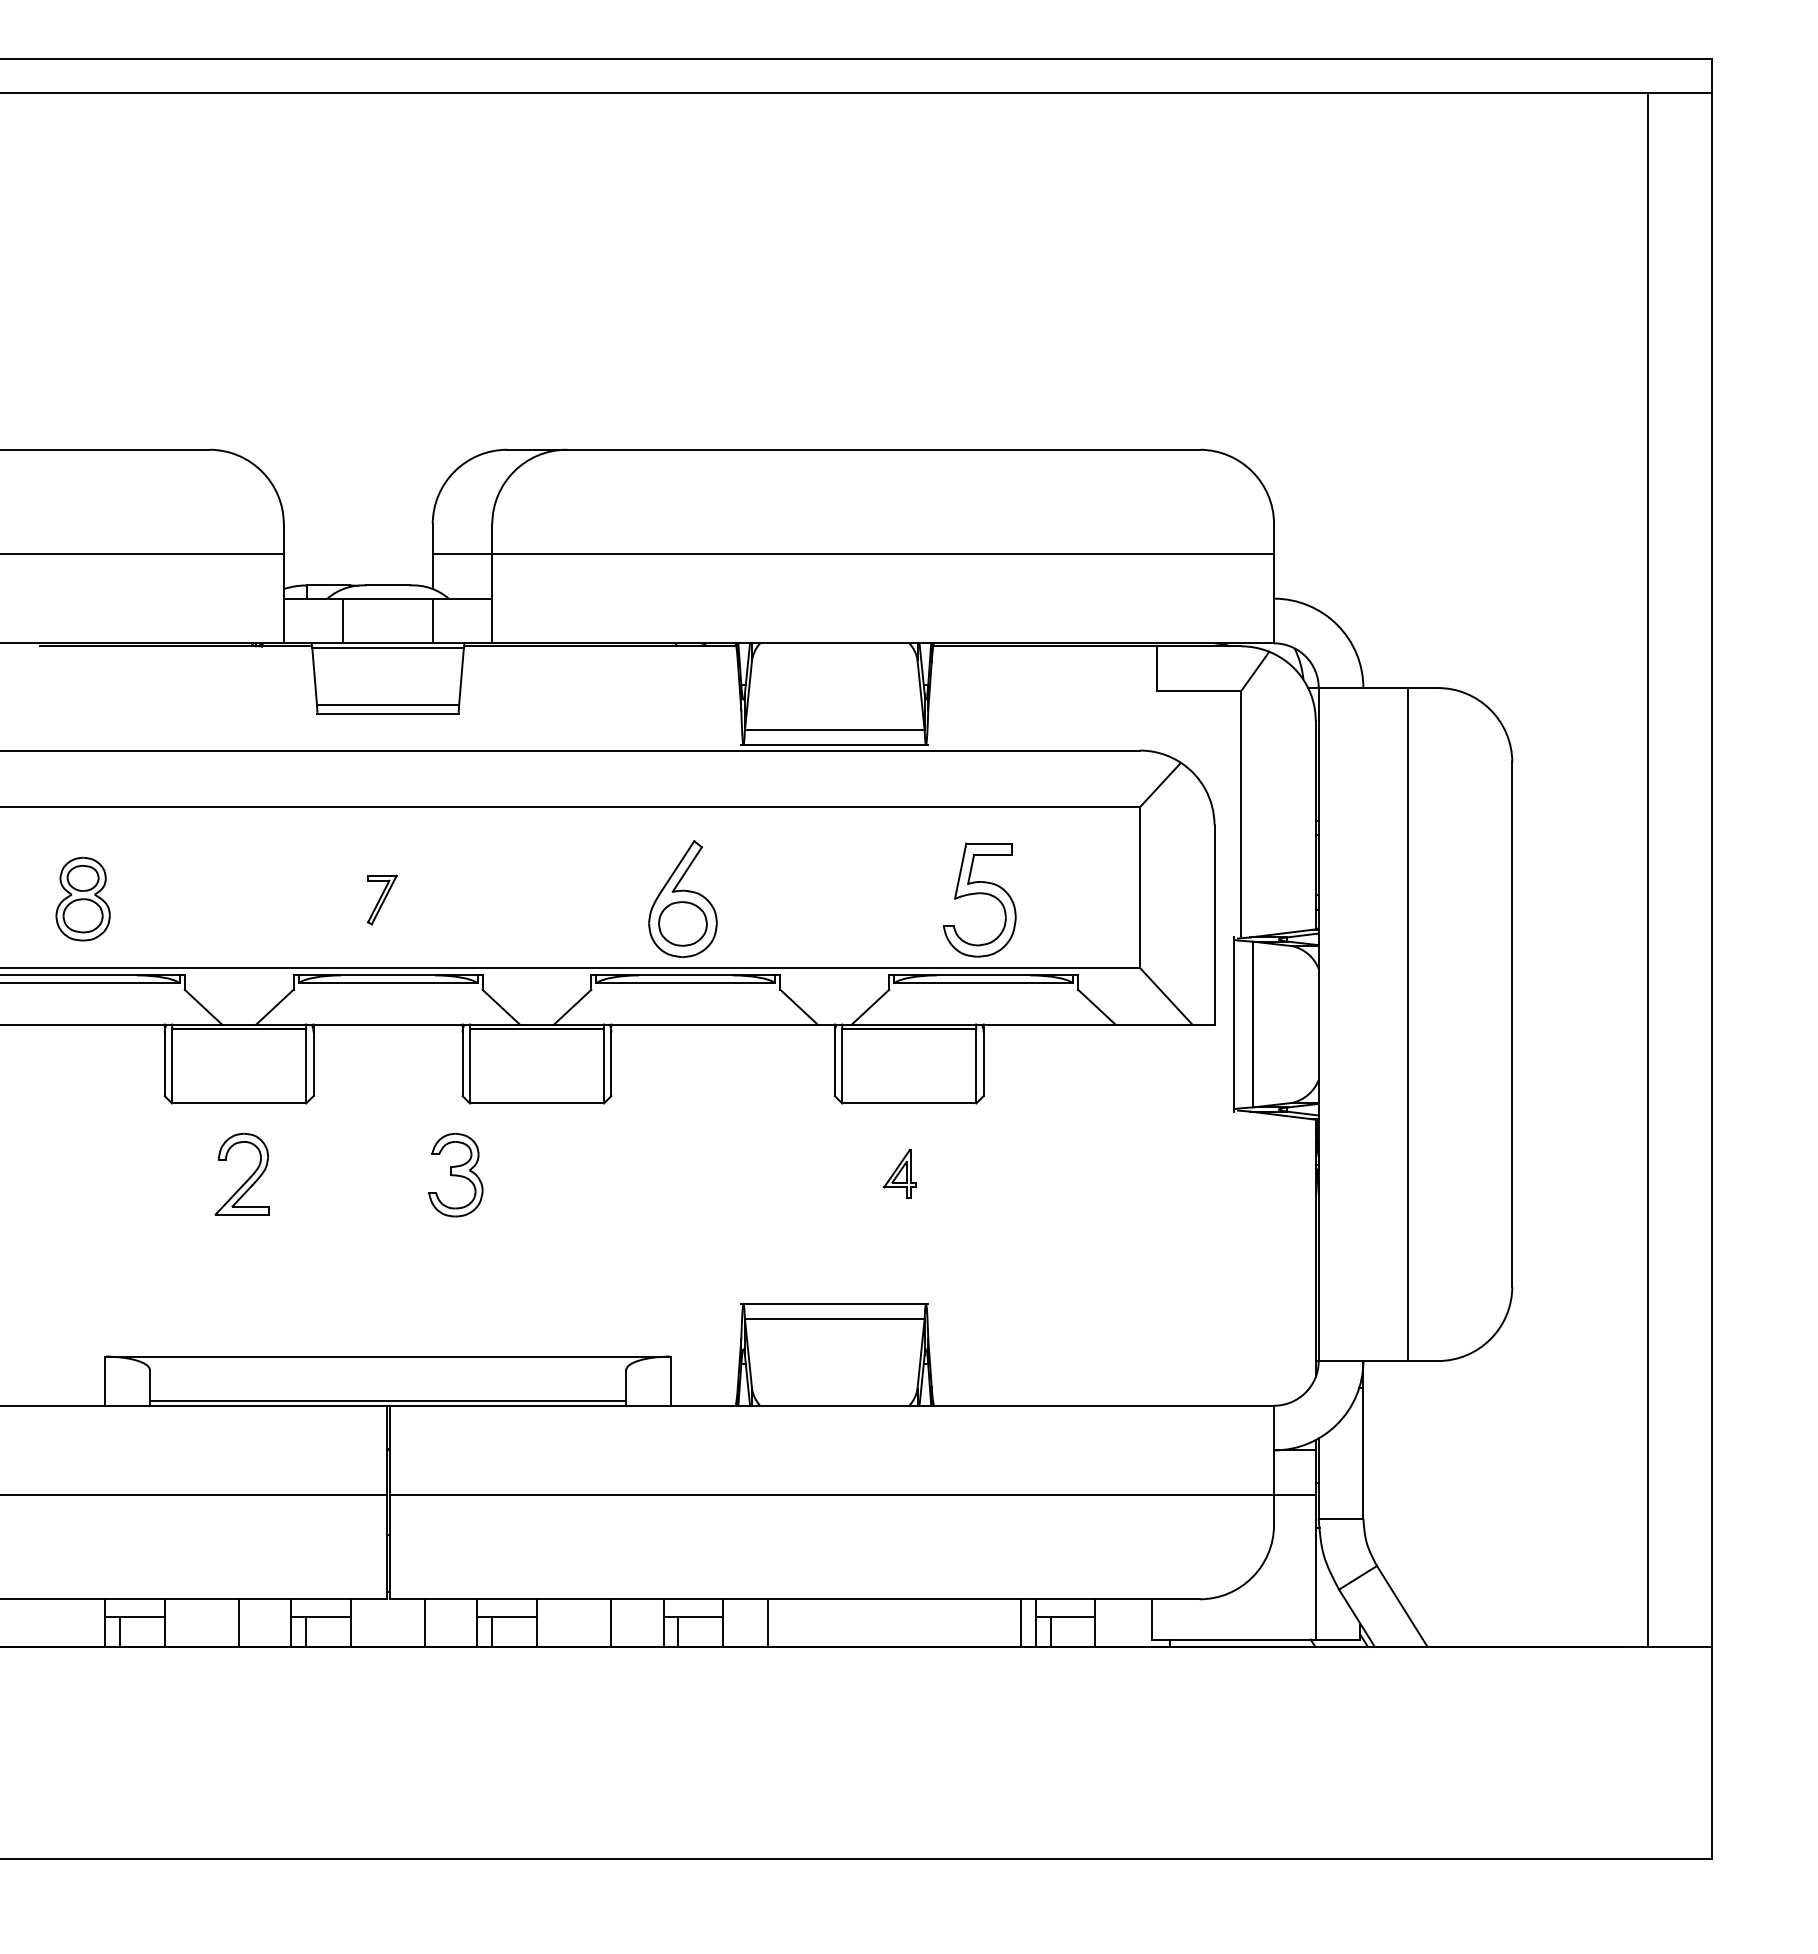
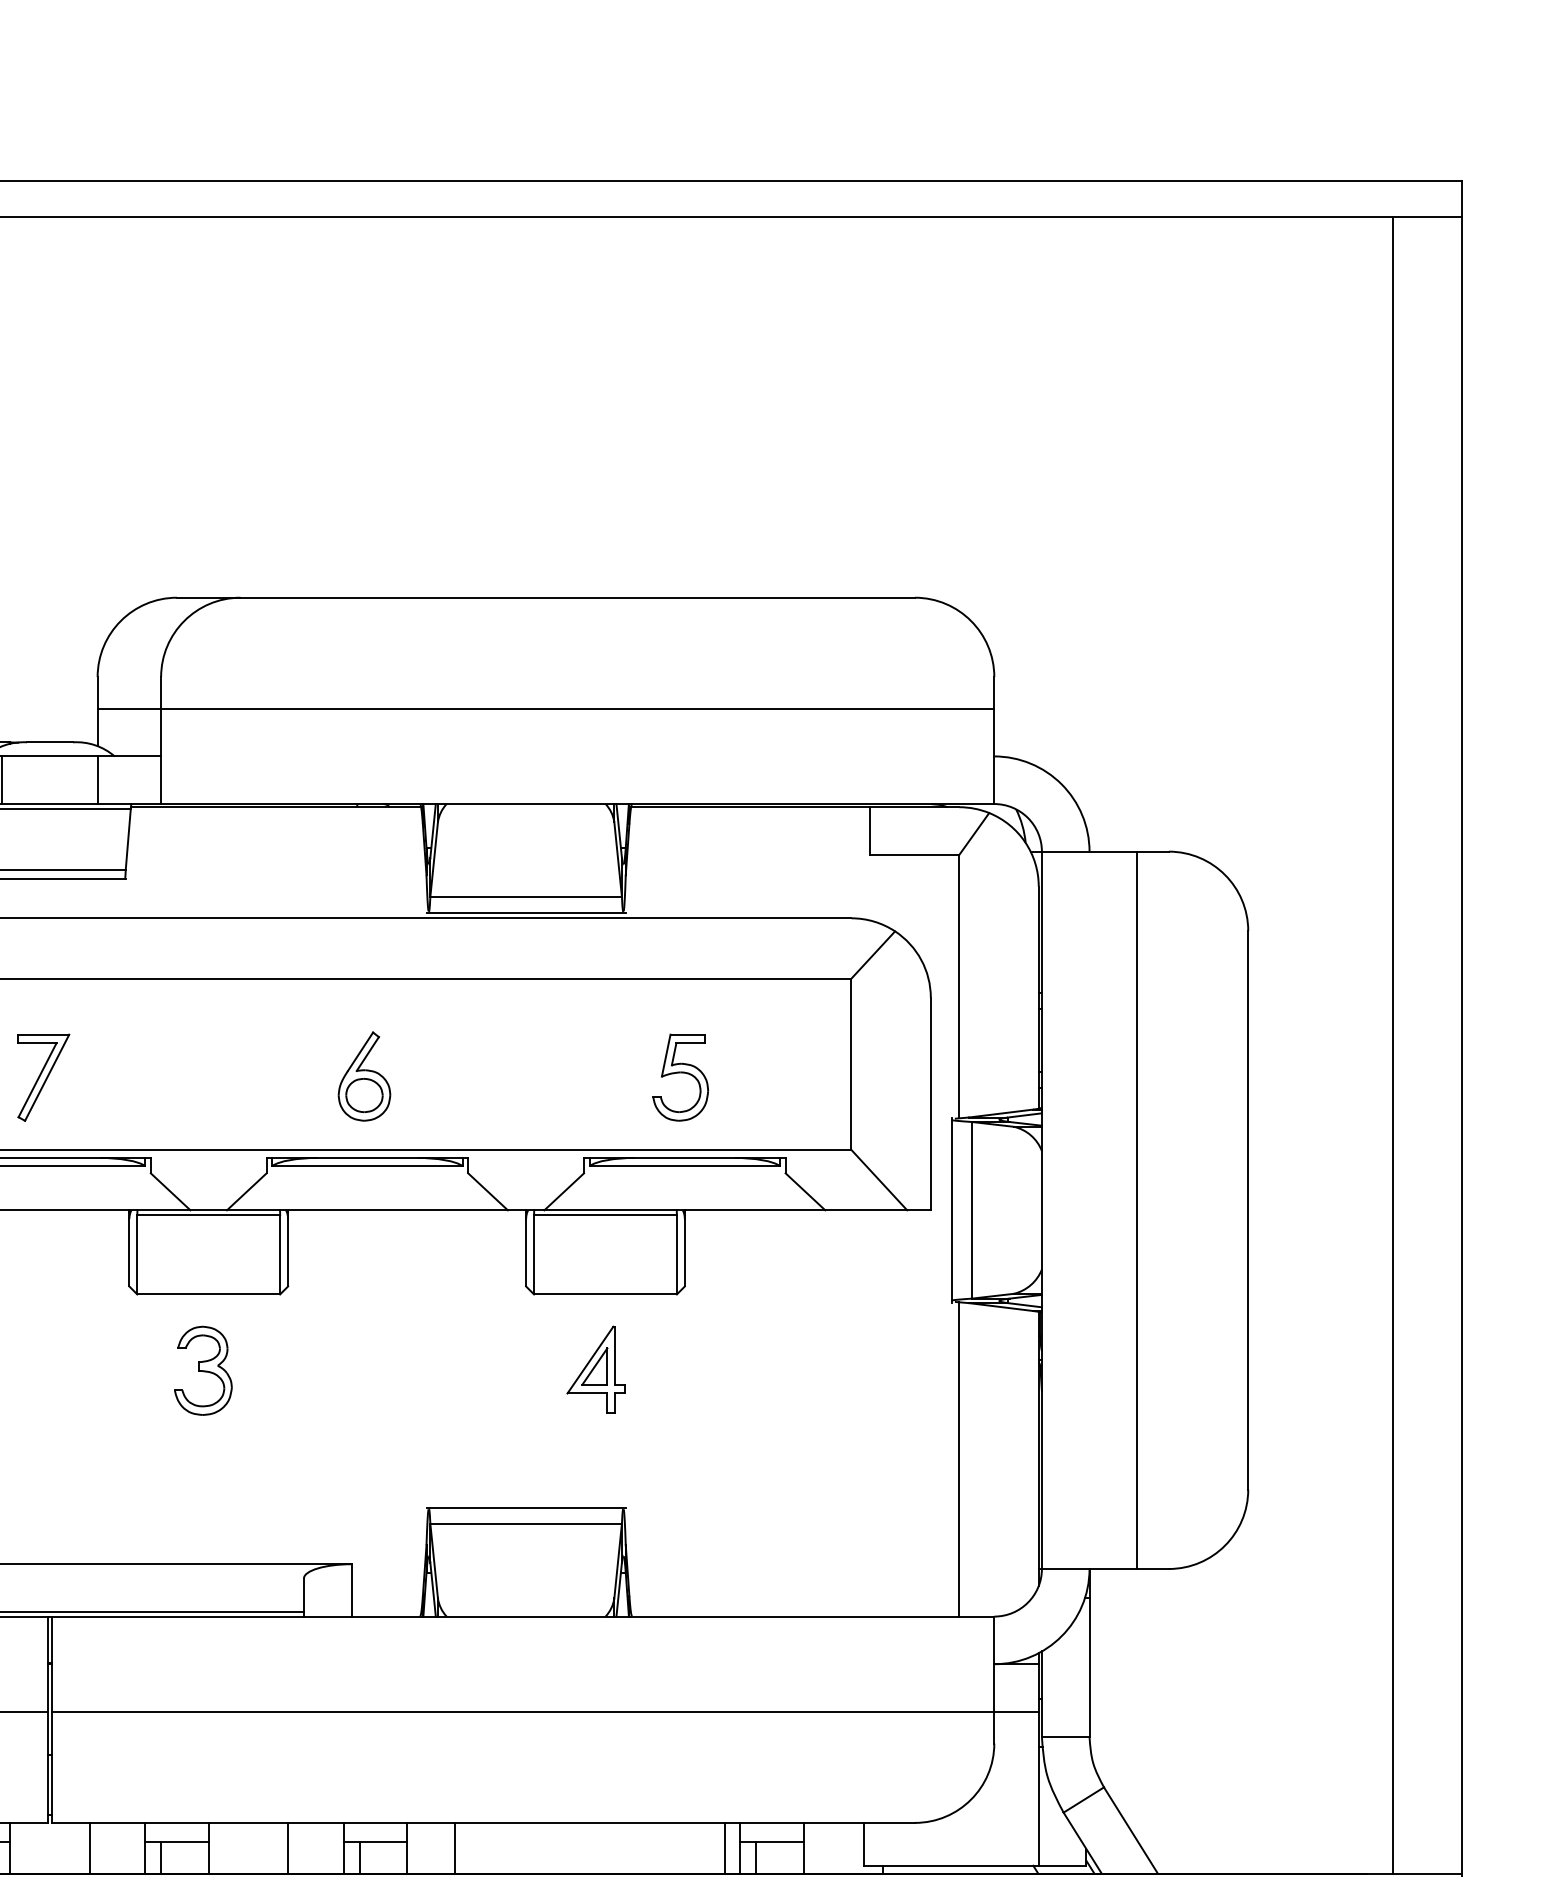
part: (683, 898) -> (364, 1075), size x0.71
part: (382, 899) -> (44, 1077), size x1.67
part: (979, 899) -> (680, 1077), size x0.71
part: (899, 1173) -> (595, 1369), size x1.67
part: (455, 1174) -> (202, 1370), moved
line: (1241, 1257) -> (959, 1458), added

